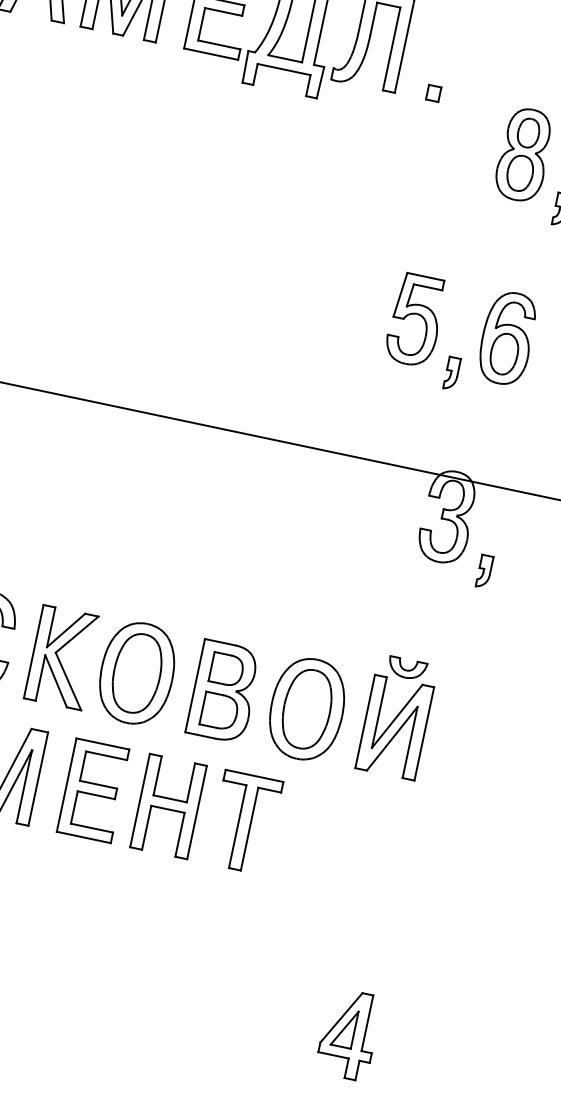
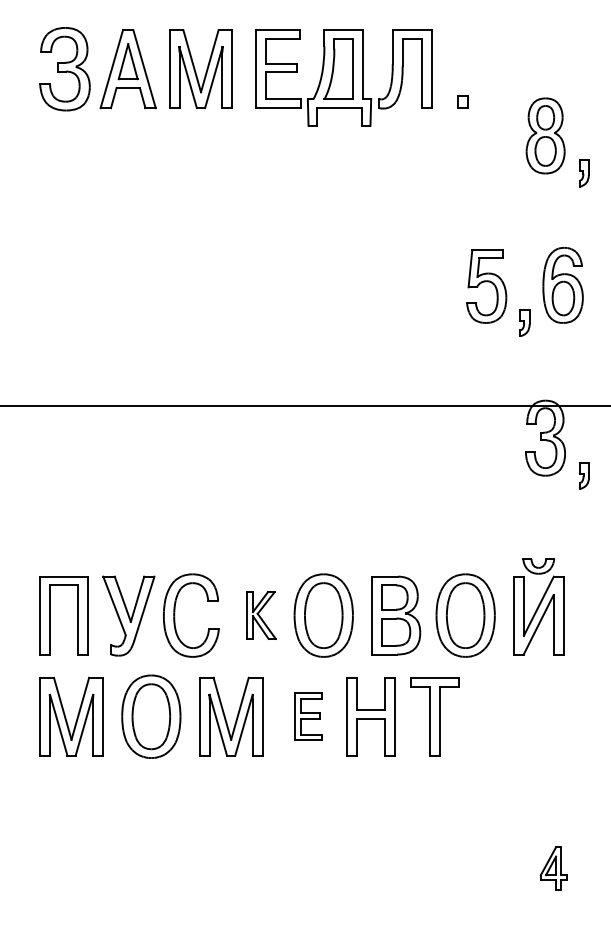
part: (62, 657) -> (261, 615), size x0.6
part: (93, 790) -> (308, 716), size x0.6
part: (348, 1034) -> (553, 868), size x0.6

